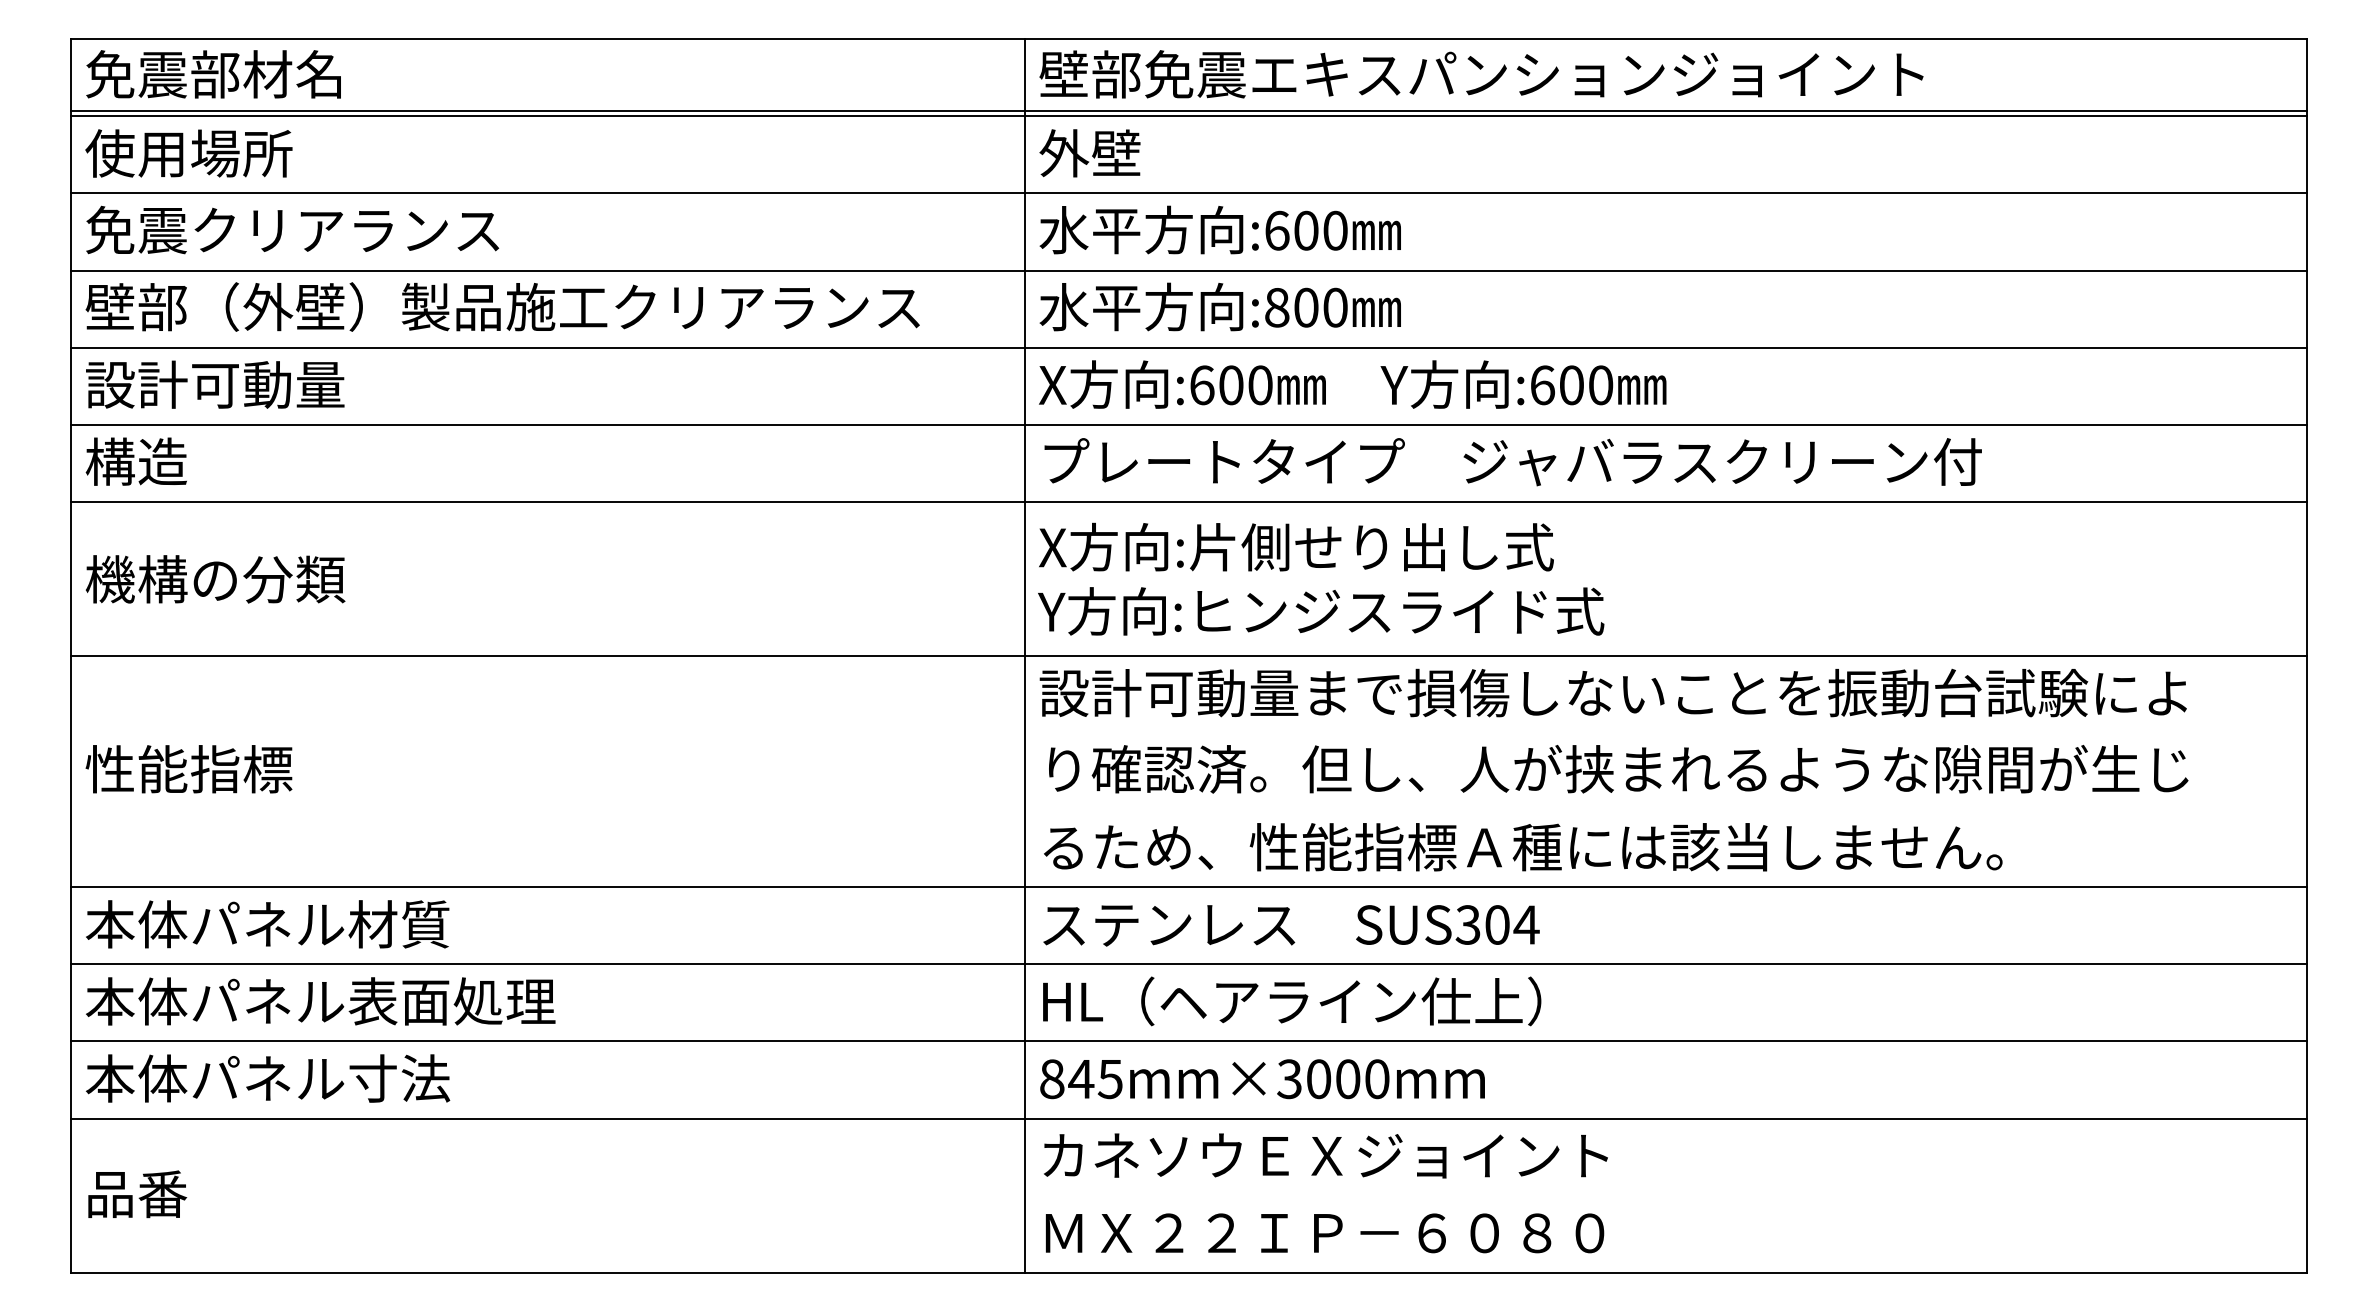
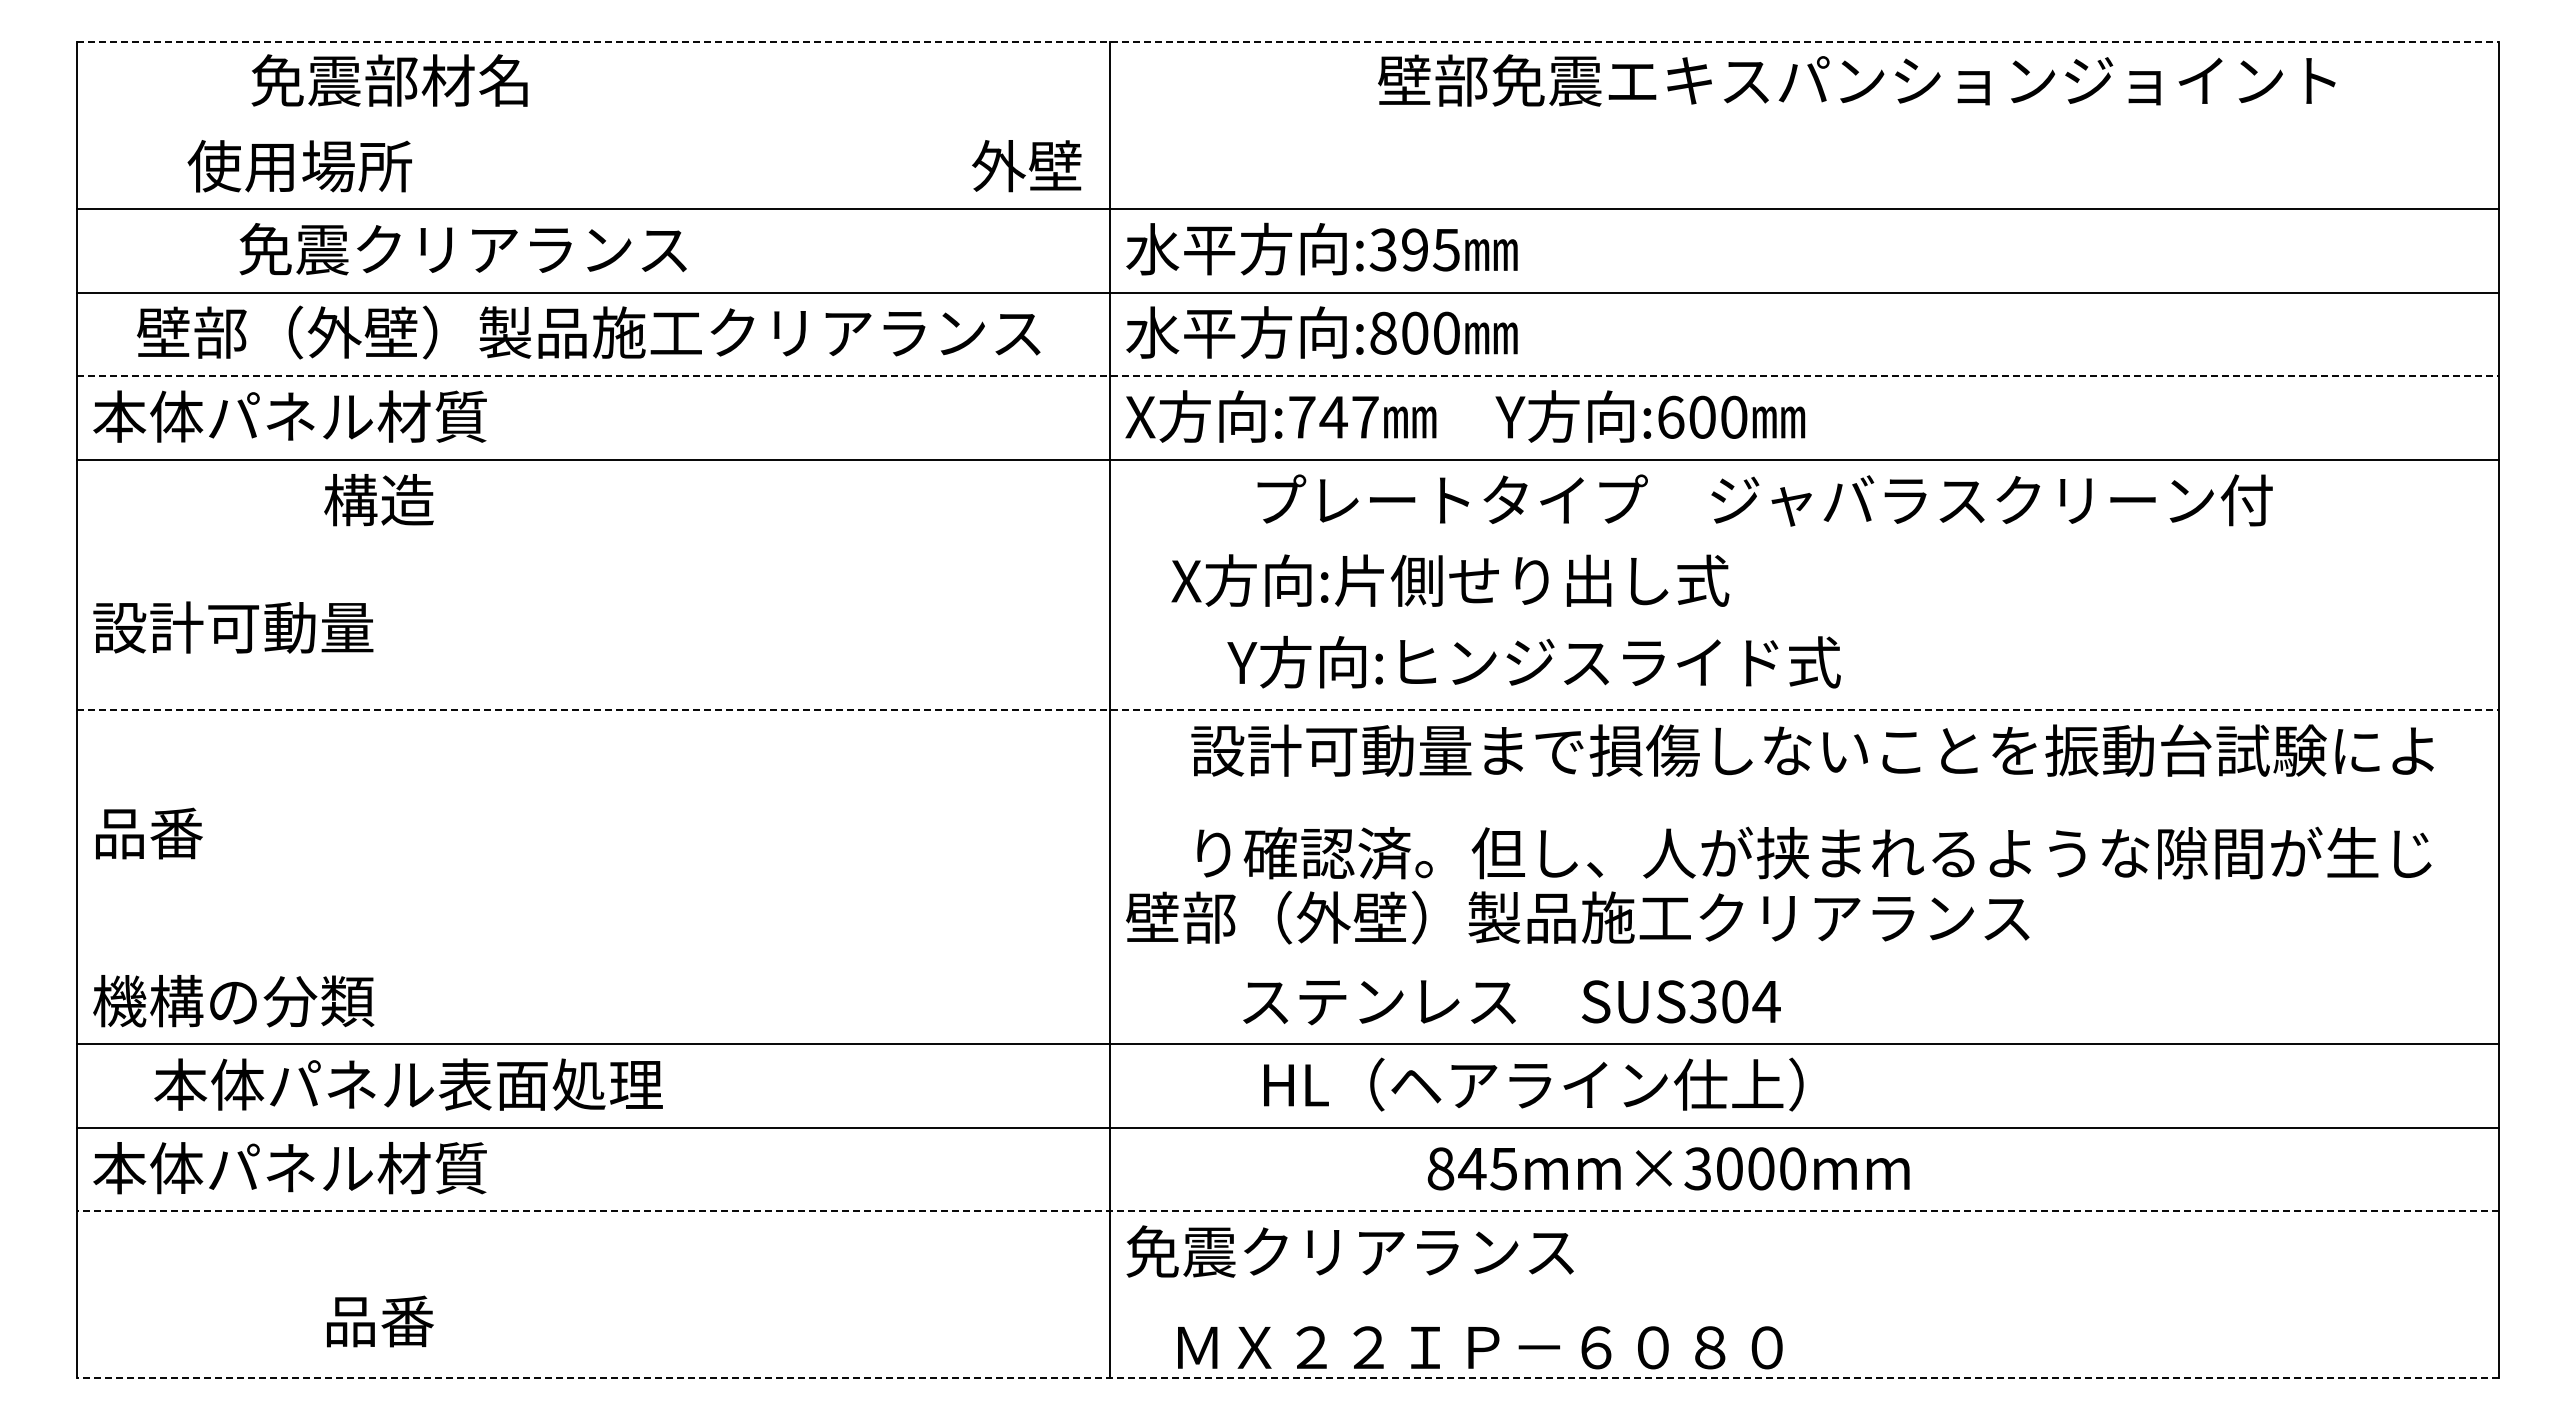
line: (1189, 39) -> (1288, 42), solid -> dashed
text: (213, 74) -> (389, 80), moved
text: (1481, 74) -> (1856, 80), moved
line: (1188, 111) -> (1287, 120), removed
line: (1188, 115) -> (1287, 125), removed
text: (188, 153) -> (299, 166), moved
text: (1089, 153) -> (1026, 166), moved
text: (292, 230) -> (462, 249), moved
text: (1305, 230) -> (1414, 249), :600 -> :395
text: (502, 306) -> (588, 332), moved
line: (1189, 347) -> (1288, 376), solid -> dashed
text: (267, 384) -> (289, 416), 設計可動量 -> 本体パネル材質
text: (1231, 384) -> (1333, 416), :600 -> :747
text: (135, 462) -> (378, 500), moved
text: (1512, 462) -> (1764, 500), moved
line: (1188, 501) -> (1287, 543), removed
text: (1296, 547) -> (1450, 580), moved
text: (215, 579) -> (233, 627), 機構の分類 -> 設計可動量
text: (1320, 610) -> (1533, 661), moved
line: (1189, 656) -> (1288, 710), solid -> dashed
text: (1613, 692) -> (1812, 750), moved
text: (1618, 768) -> (1814, 852), moved
text: (188, 769) -> (204, 833), 性能指標 -> 品番
text: (1520, 847) -> (1647, 917), るため、性能指標Ａ種には該当しません。 -> 壁部（外壁）製品施工クリアランス
line: (1188, 886) -> (1287, 960), removed
text: (267, 924) -> (289, 1001), 本体パネル材質 -> 機構の分類
text: (1291, 925) -> (1511, 1002), moved
text: (320, 1001) -> (408, 1084), moved
text: (1291, 1001) -> (1533, 1084), moved
text: (399, 1078) -> (432, 1168), 本体パネル寸法 -> 本体パネル材質
text: (1262, 1078) -> (1668, 1168), moved
line: (1189, 1118) -> (1288, 1211), solid -> dashed
text: (1323, 1155) -> (1433, 1251), カネソウＥＸジョイント -> 免震クリアランス
text: (137, 1194) -> (380, 1321), moved
text: (1325, 1233) -> (1480, 1347), moved
line: (1189, 1272) -> (1288, 1378), solid -> dashed

